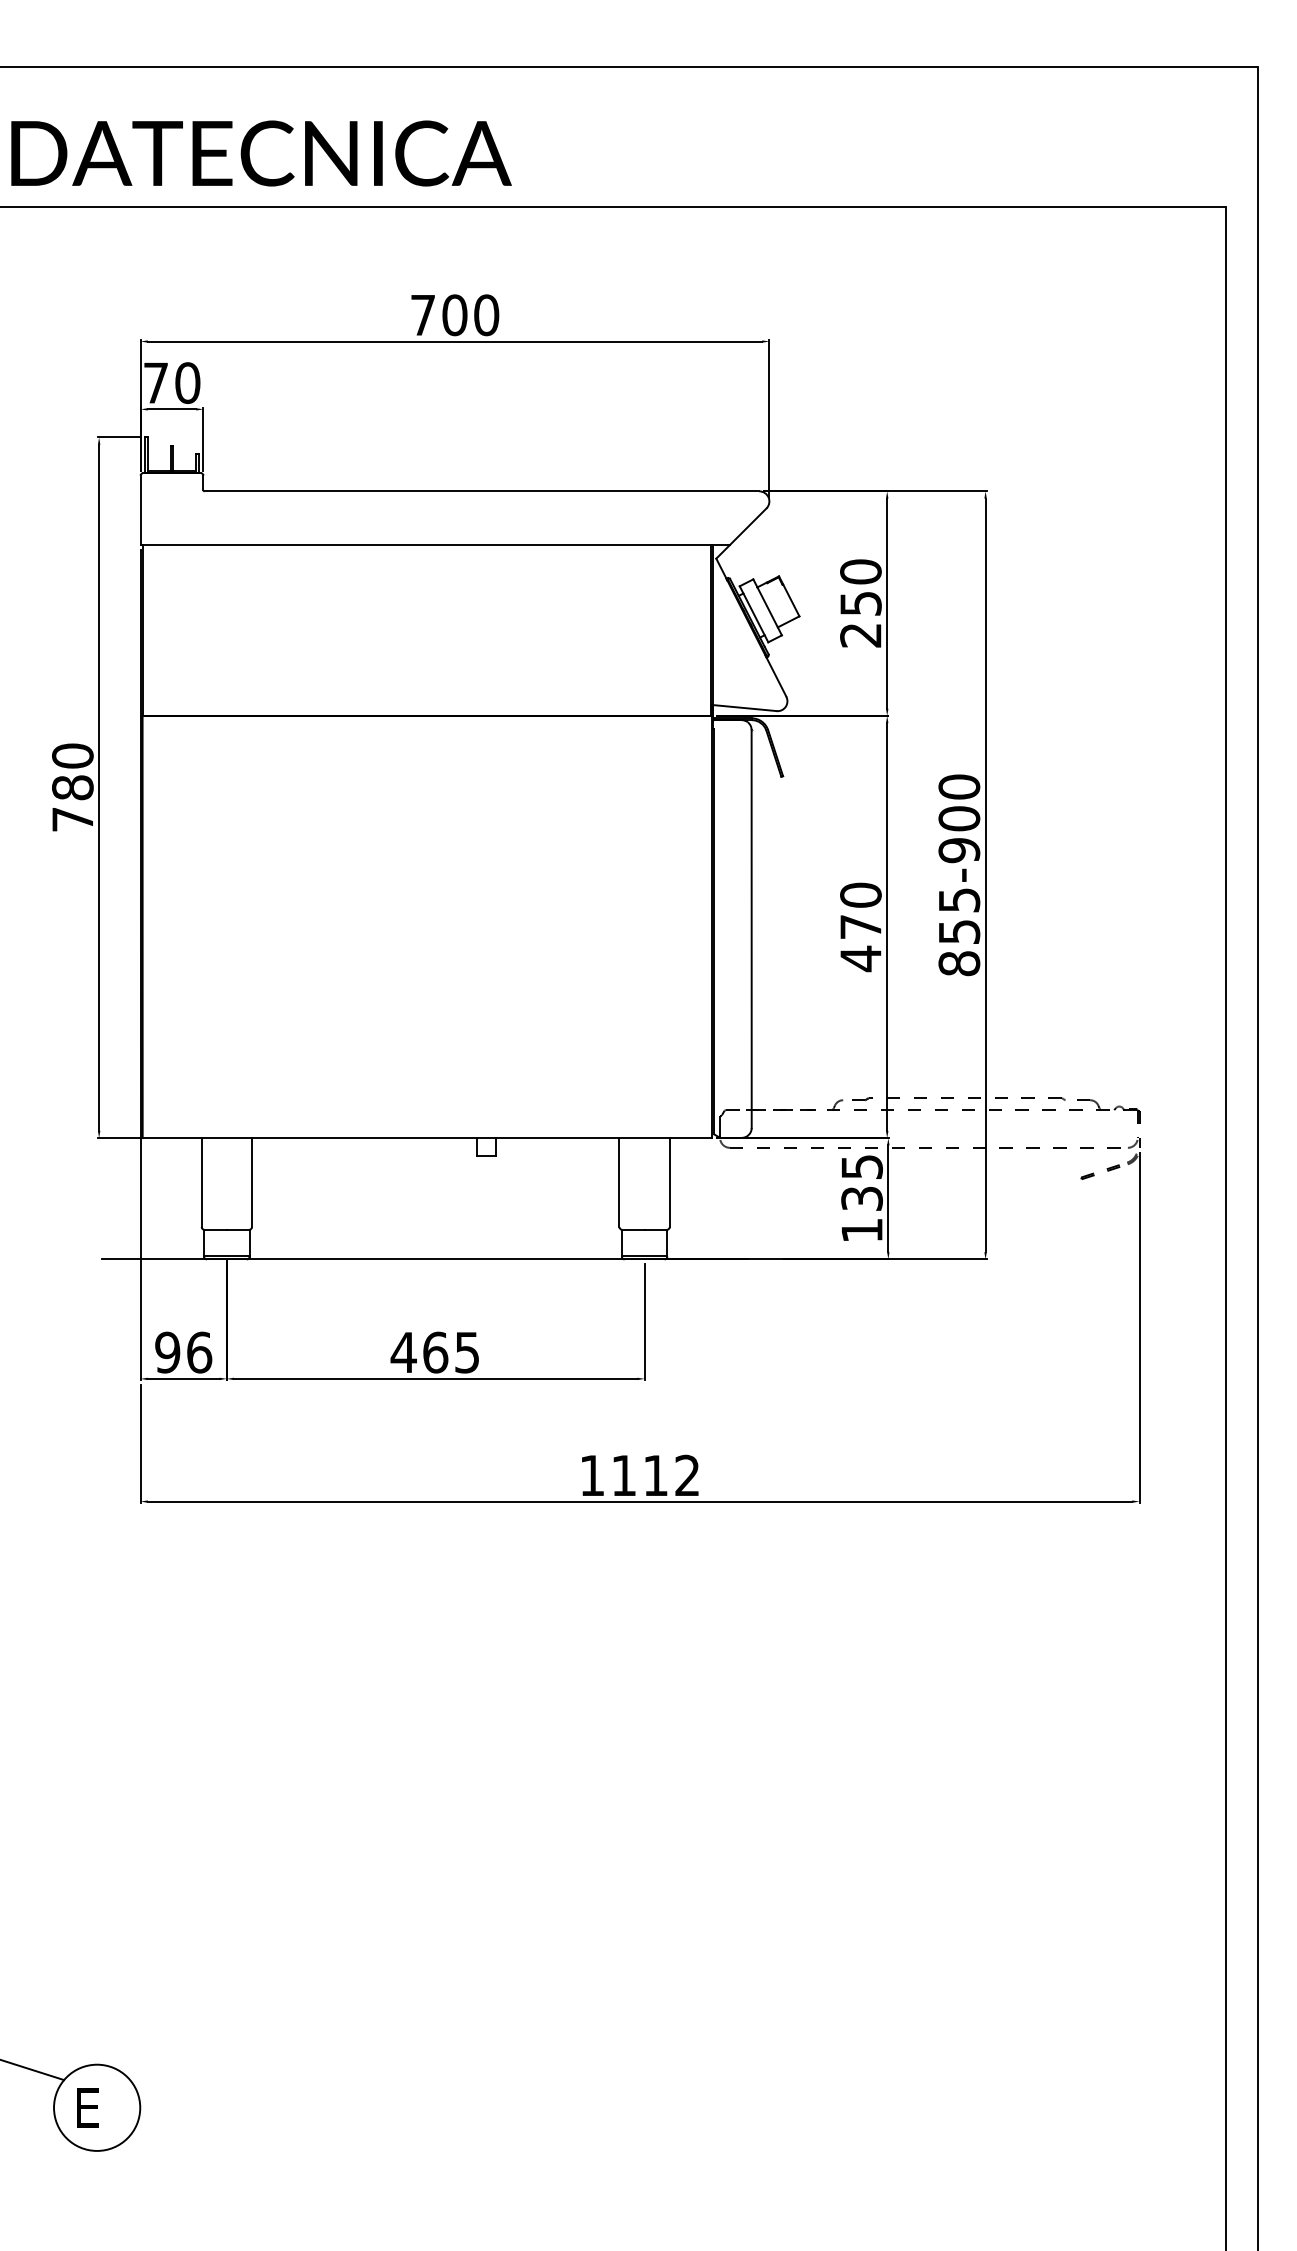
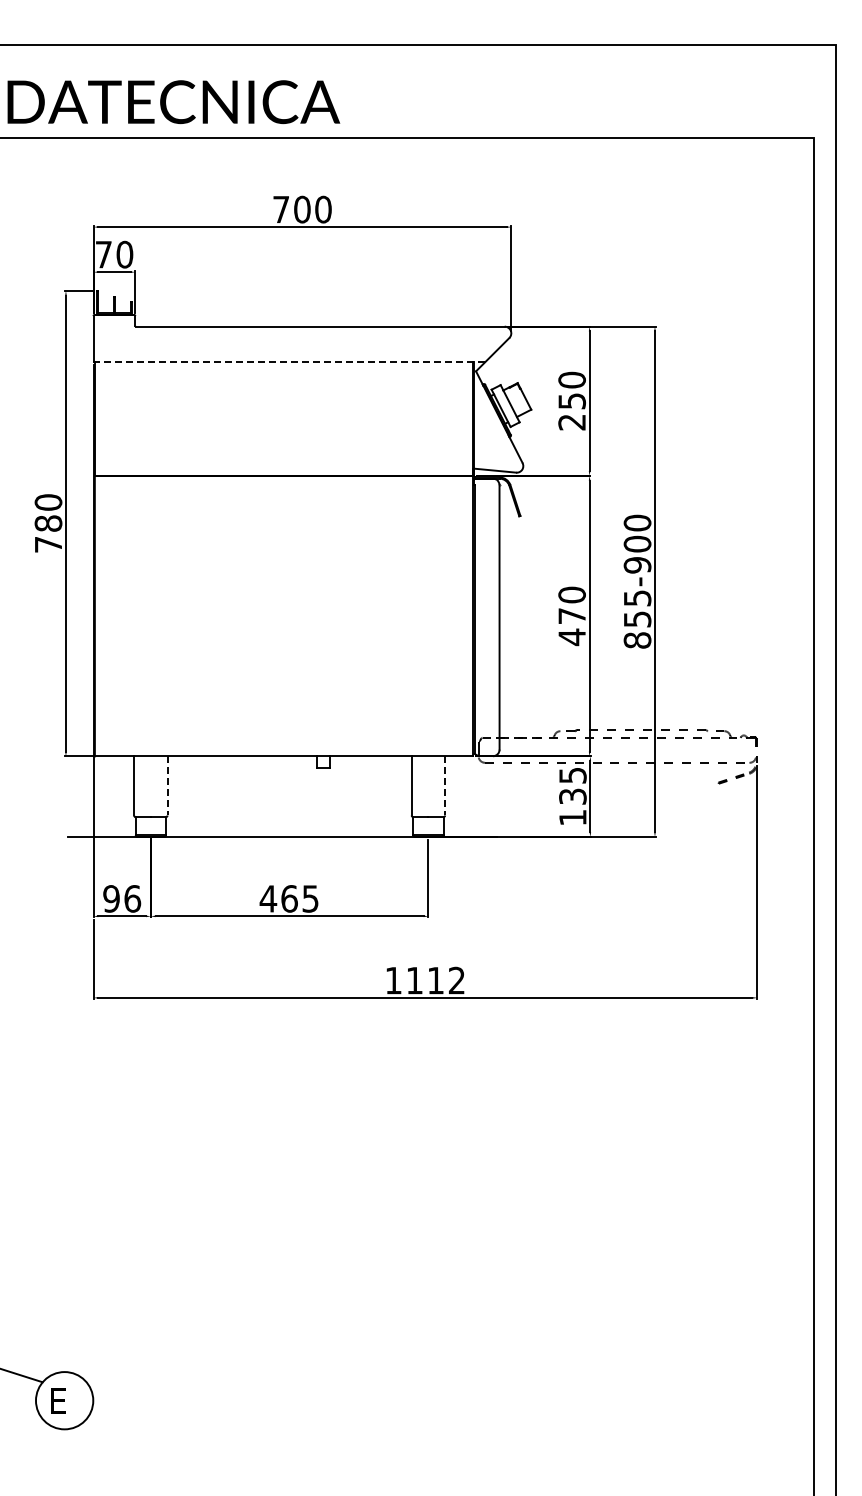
line: (435, 545) -> (289, 362), solid -> dashed
line: (251, 1181) -> (167, 785), solid -> dashed
line: (670, 1181) -> (445, 785), solid -> dashed

